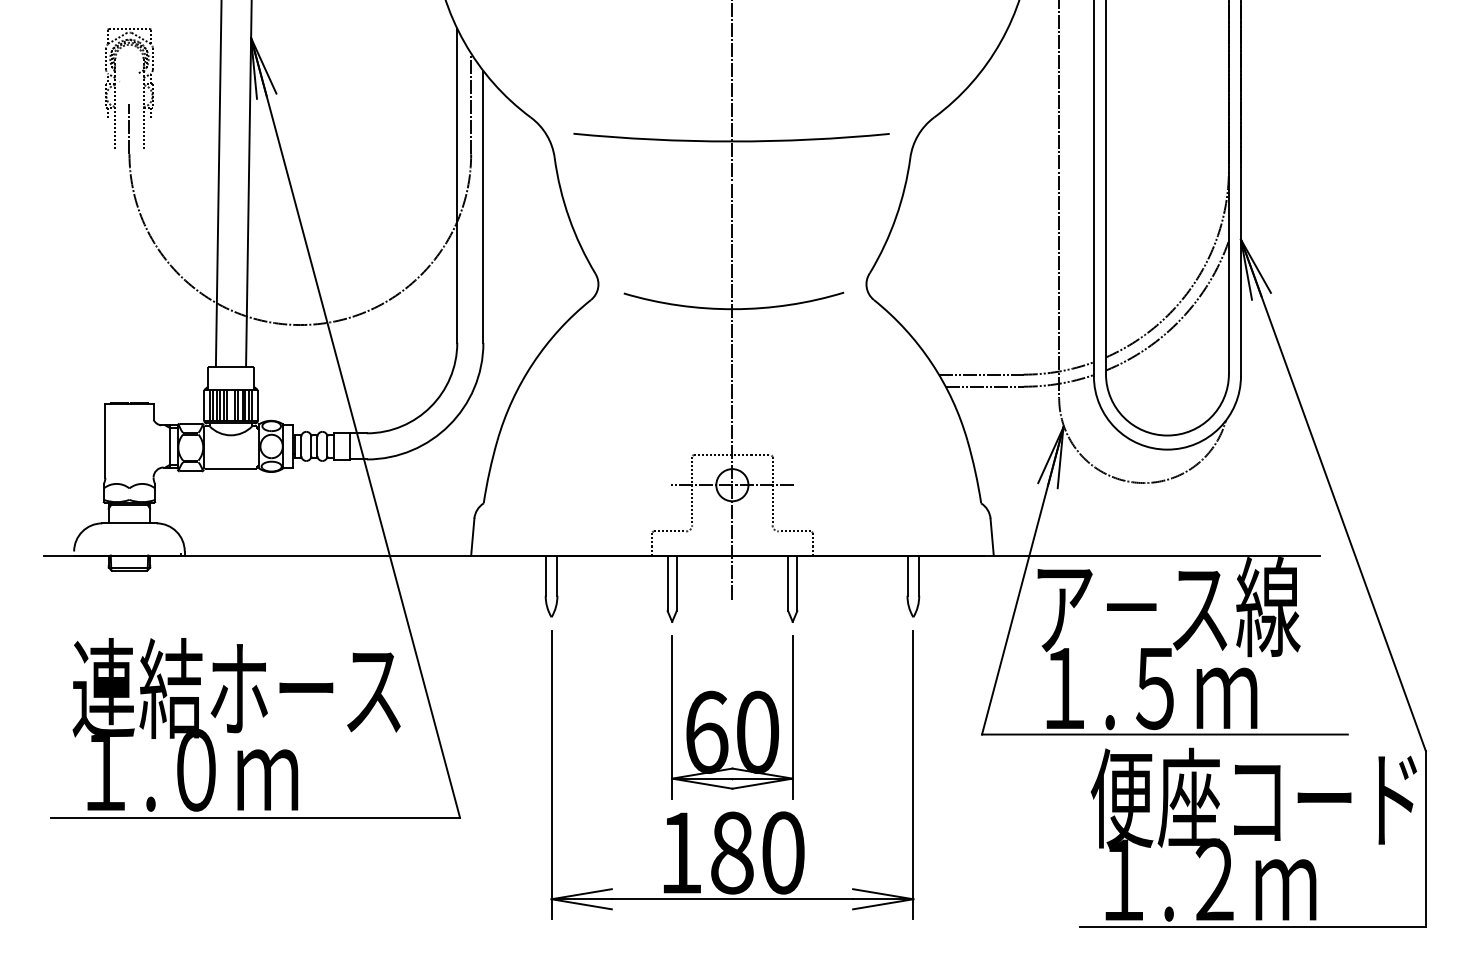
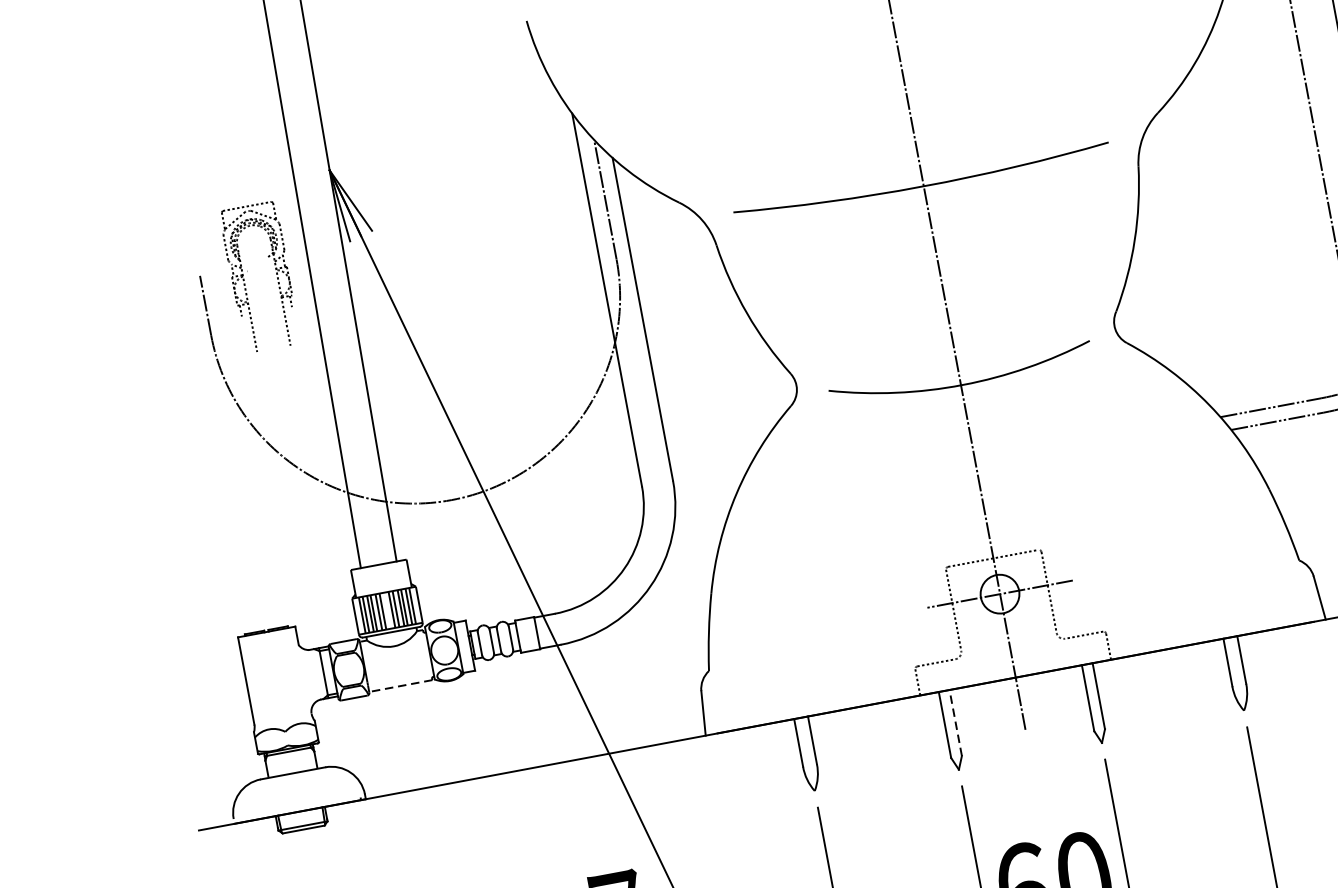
part: (119, 82) -> (247, 272), moved
line: (230, 468) -> (400, 685), solid -> dashed
line: (676, 583) -> (955, 723), solid -> dashed

